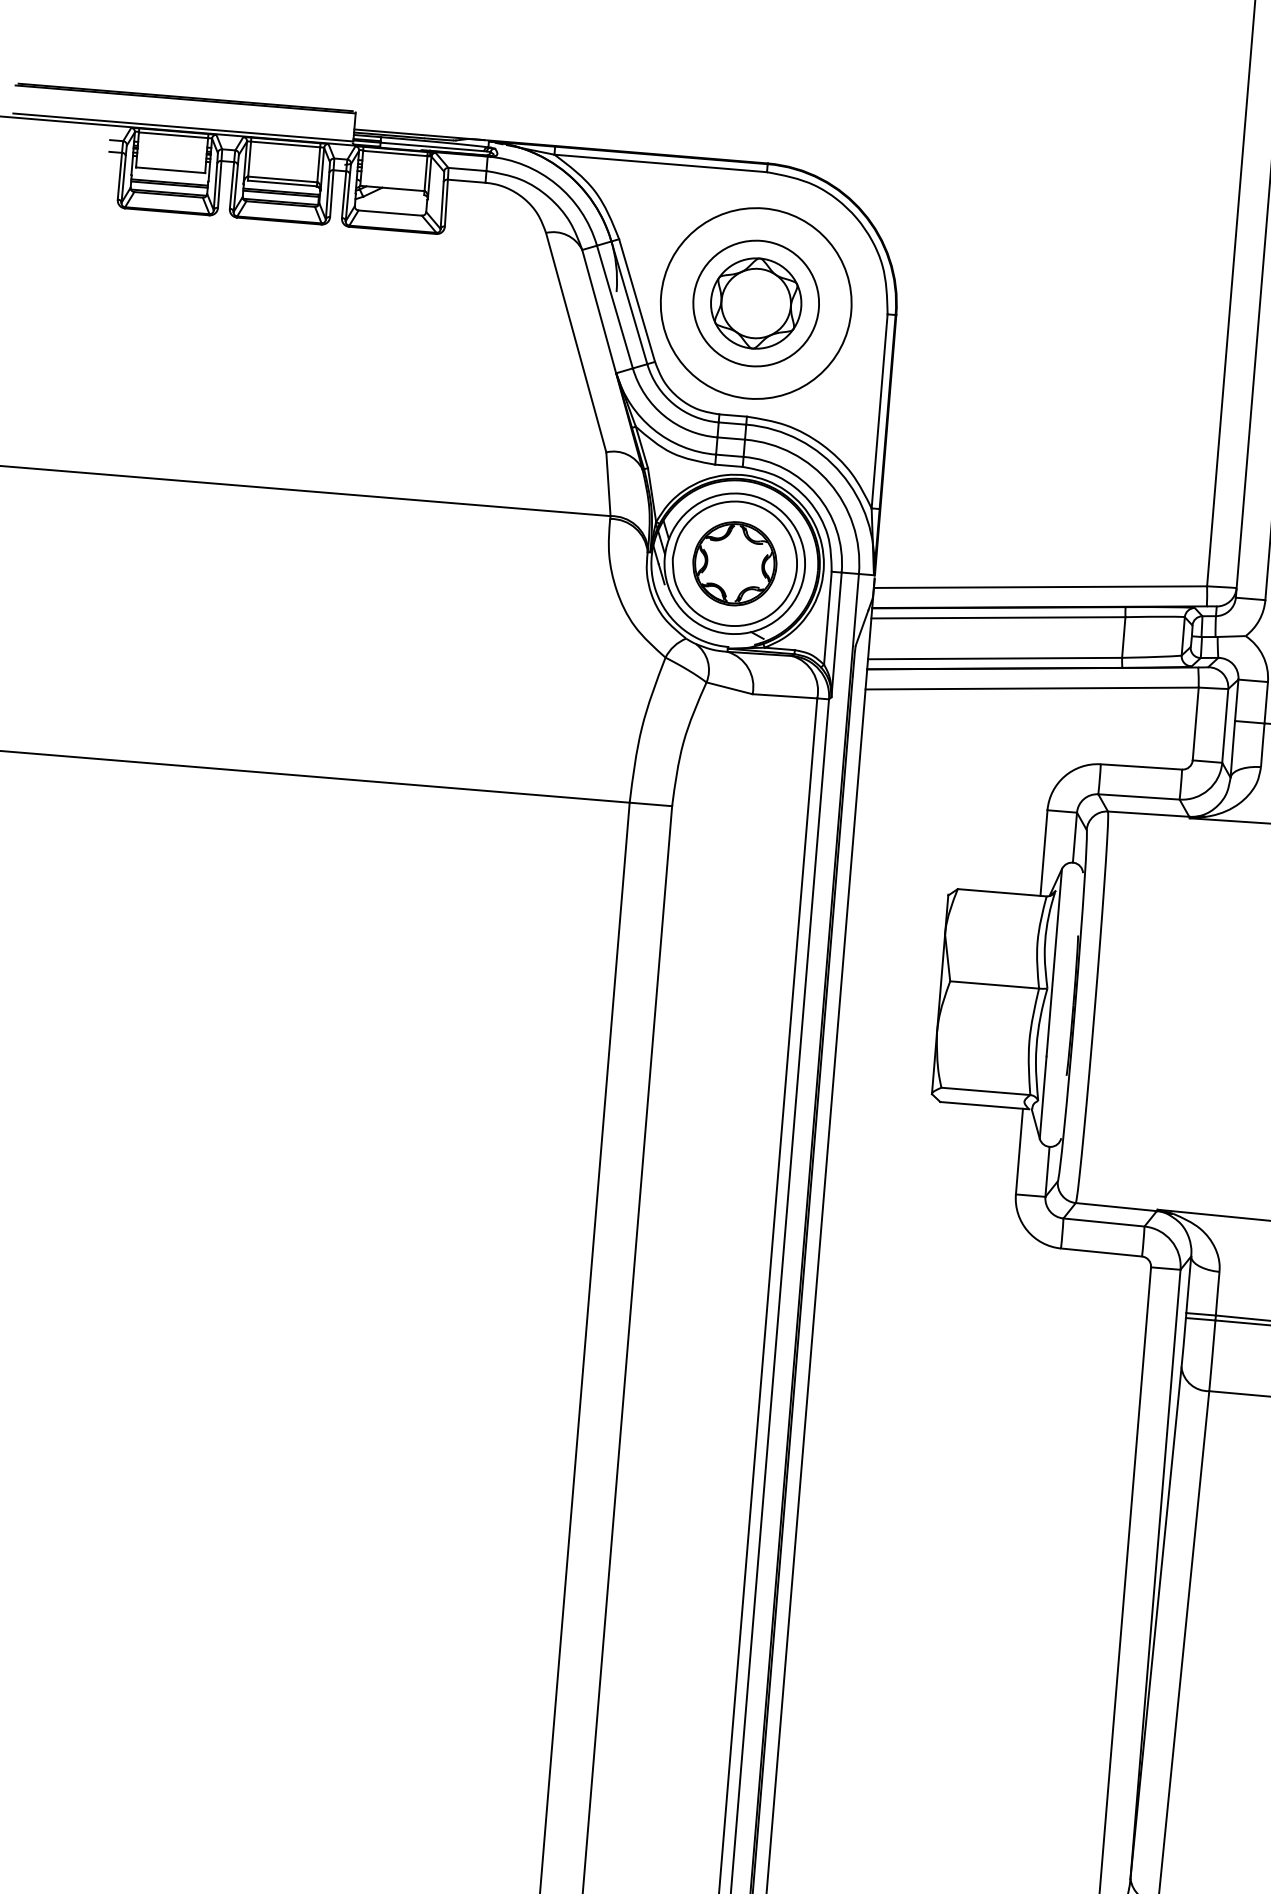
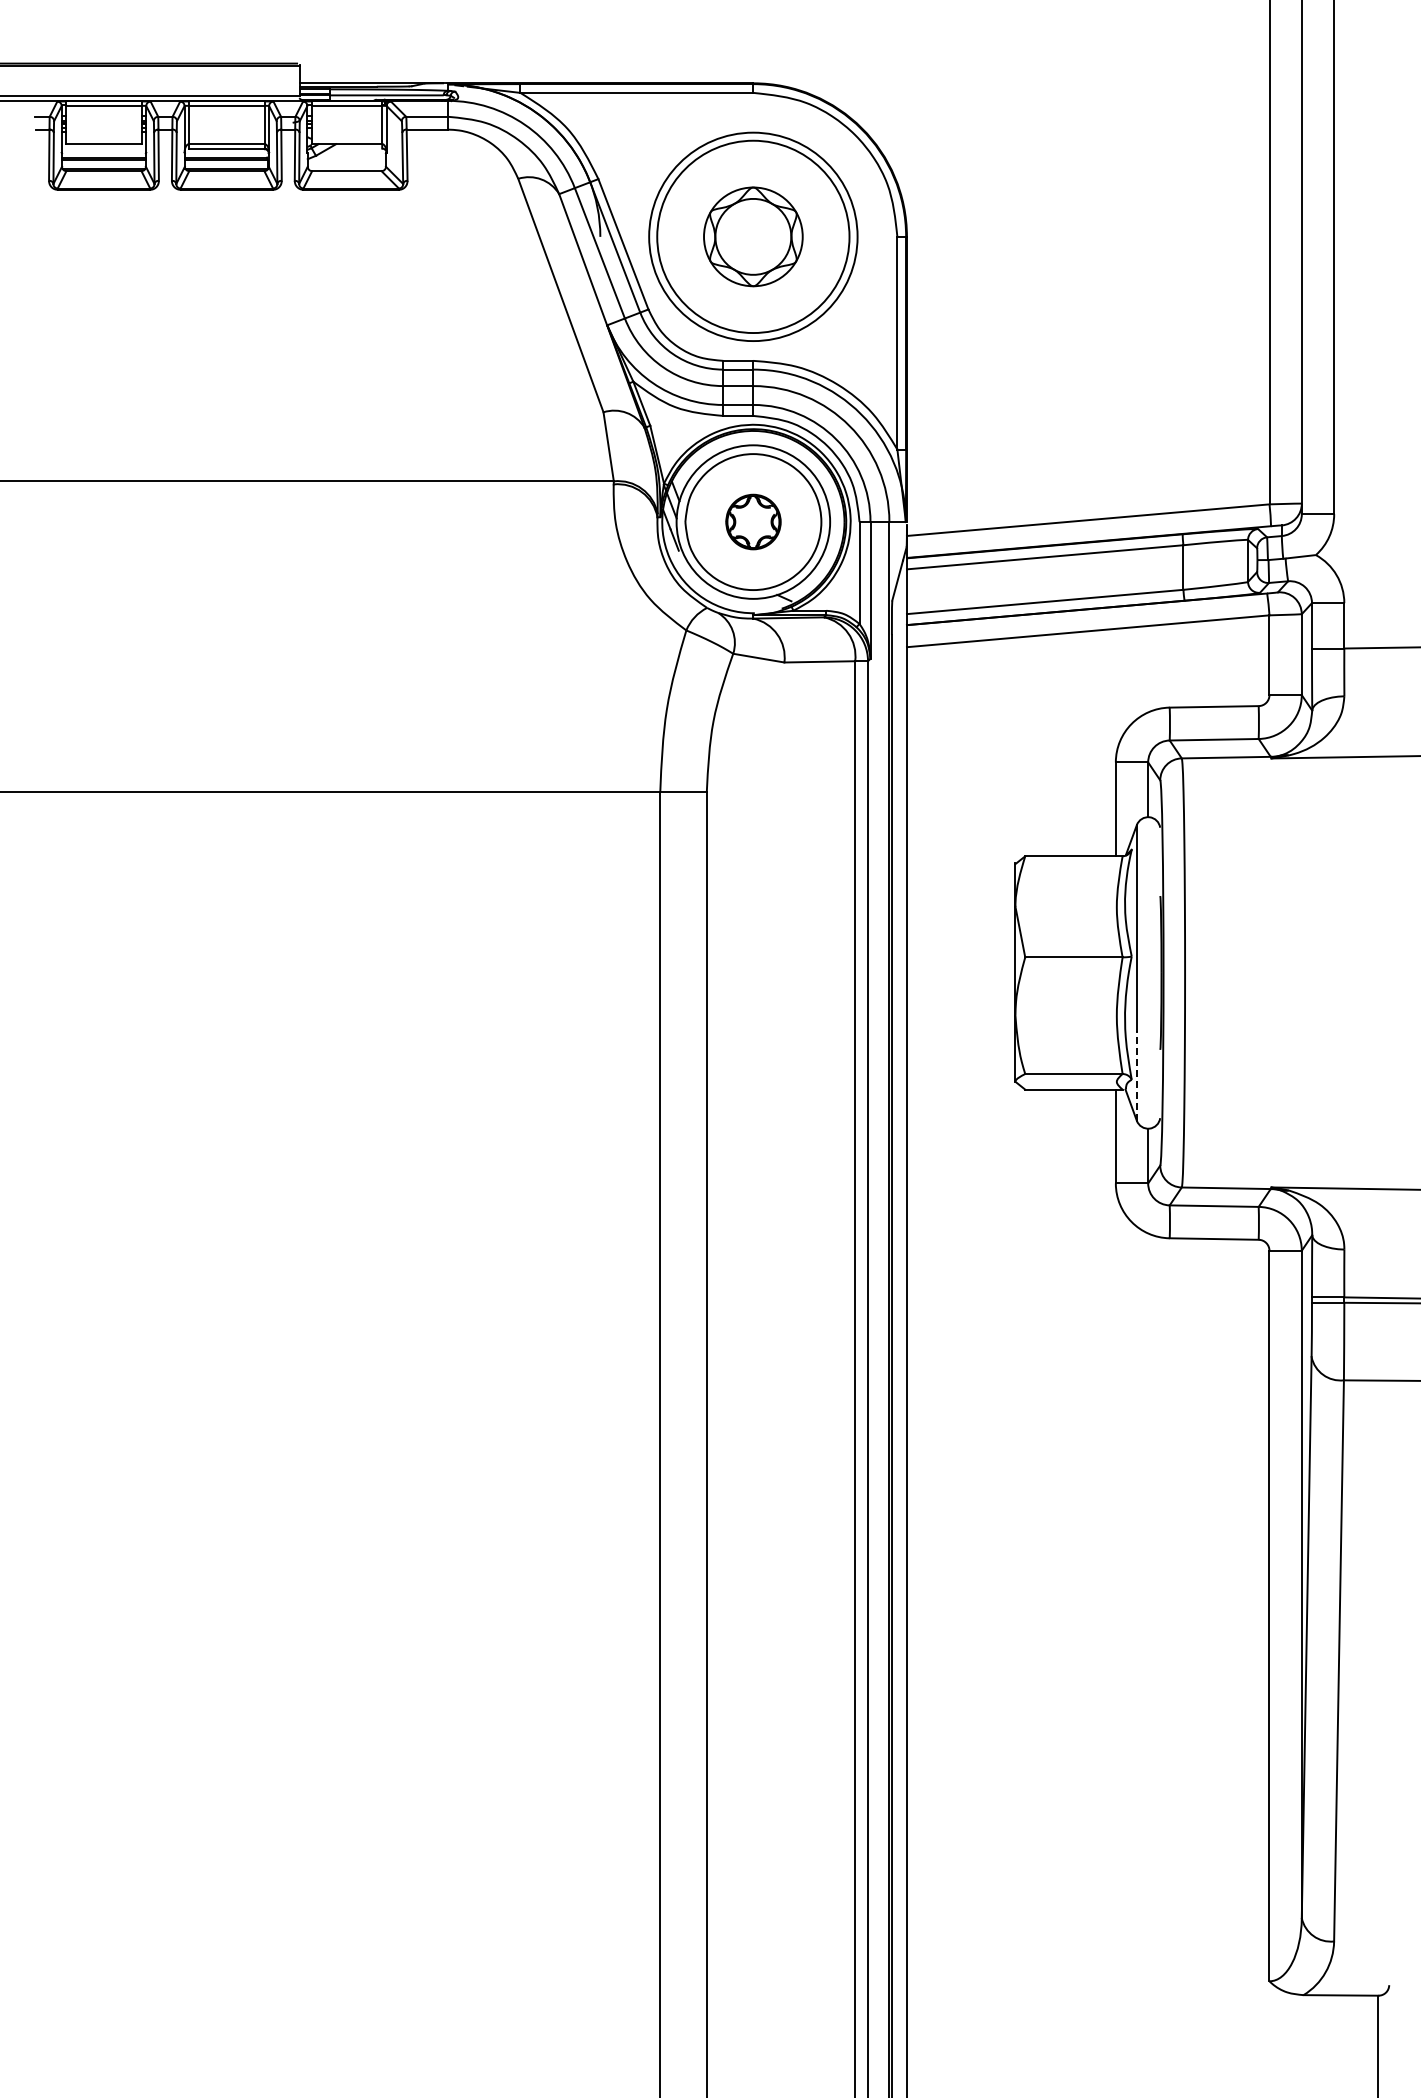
circle: (756, 303) -> (753, 236), size x1.4
part: (734, 563) -> (753, 521), size x0.6
line: (1042, 1097) -> (1136, 1075), solid -> dashed

